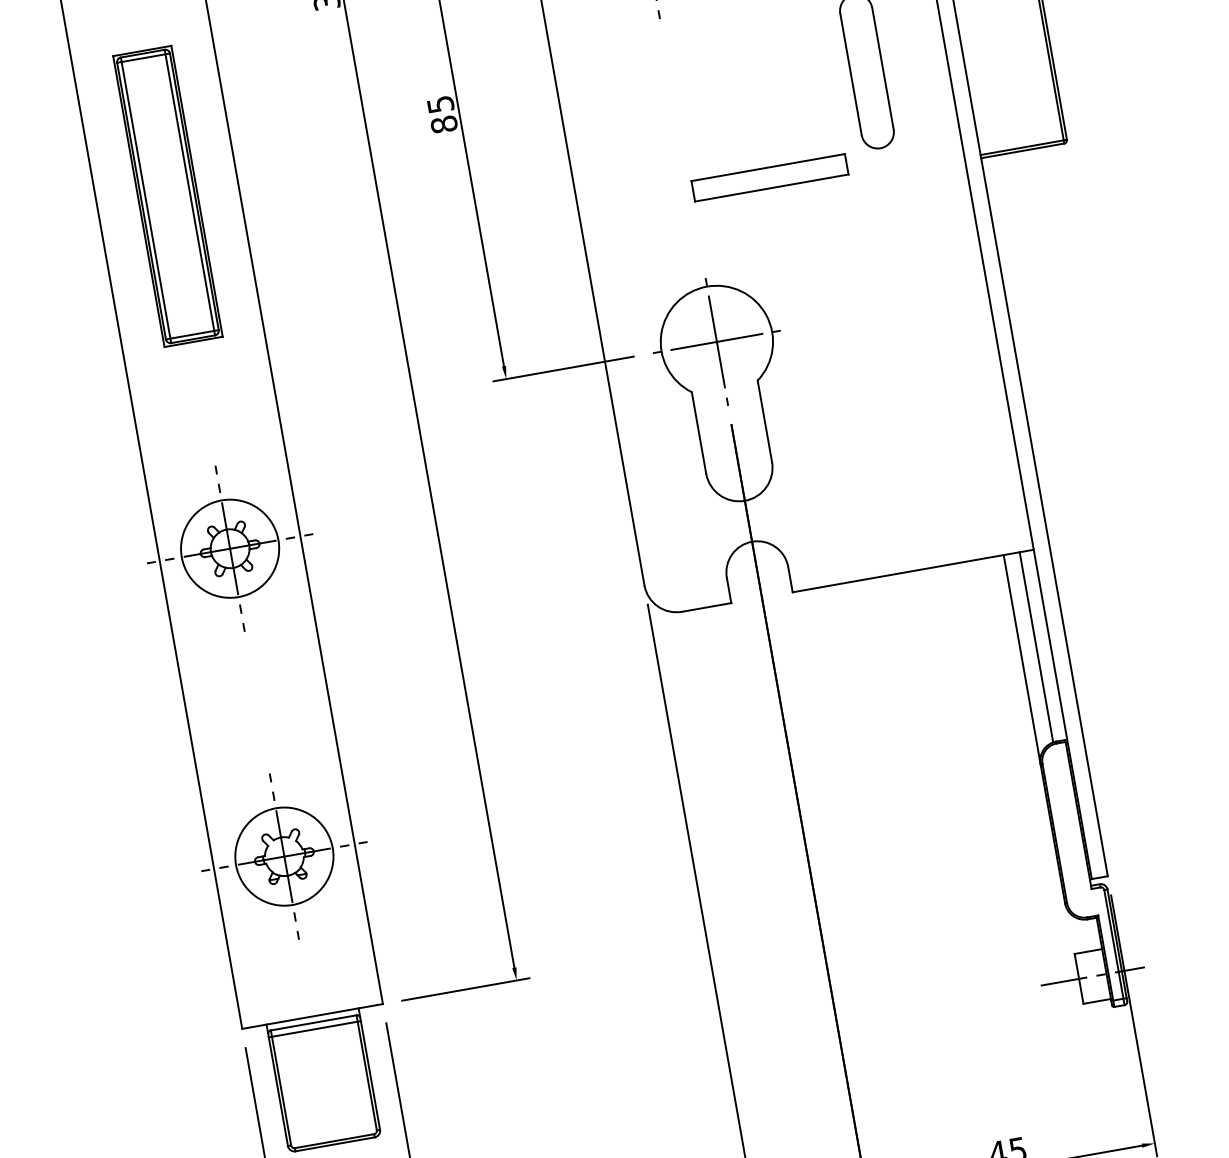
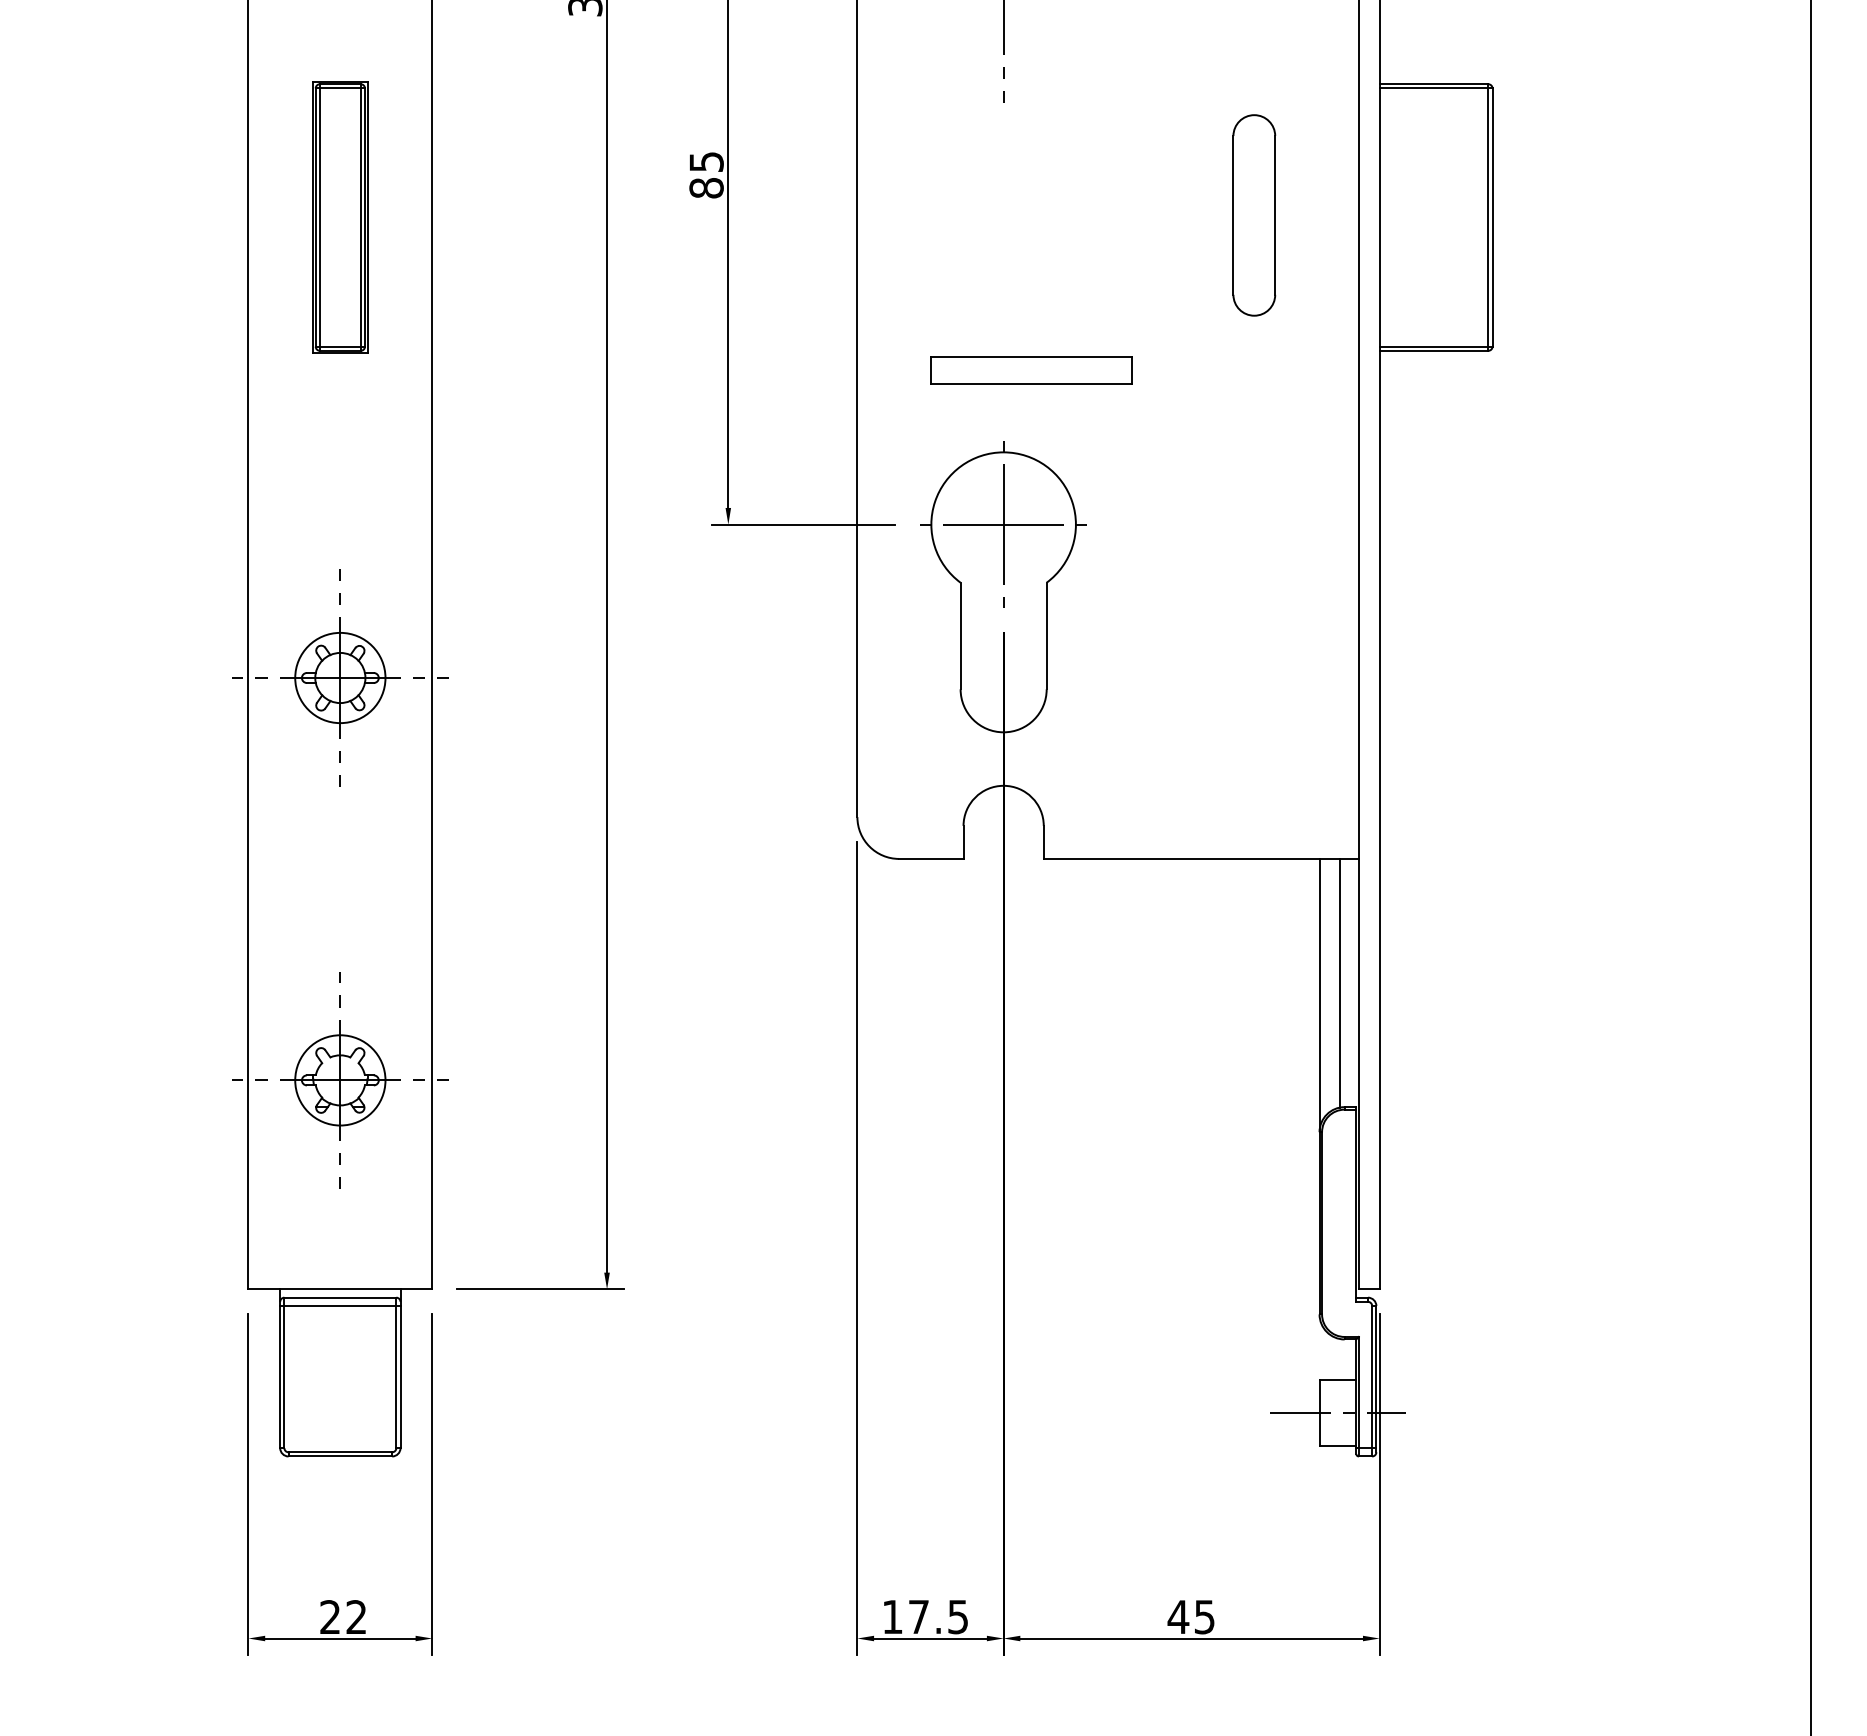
part: (769, 177) -> (1031, 370), moved
part: (168, 196) -> (340, 217), size x0.71
circle: (230, 548) -> (340, 677), size x0.71
circle: (284, 856) -> (340, 1080), size x0.71

